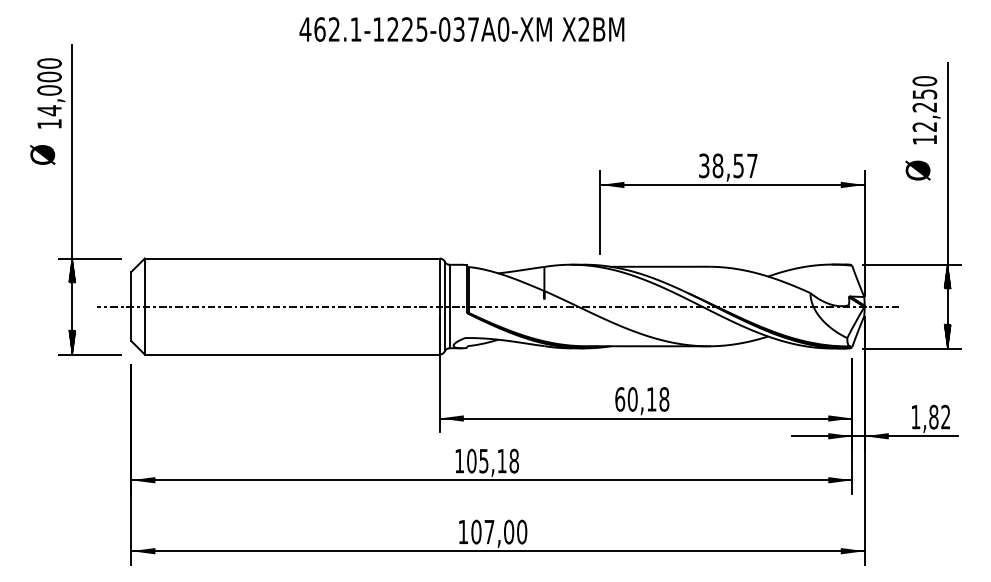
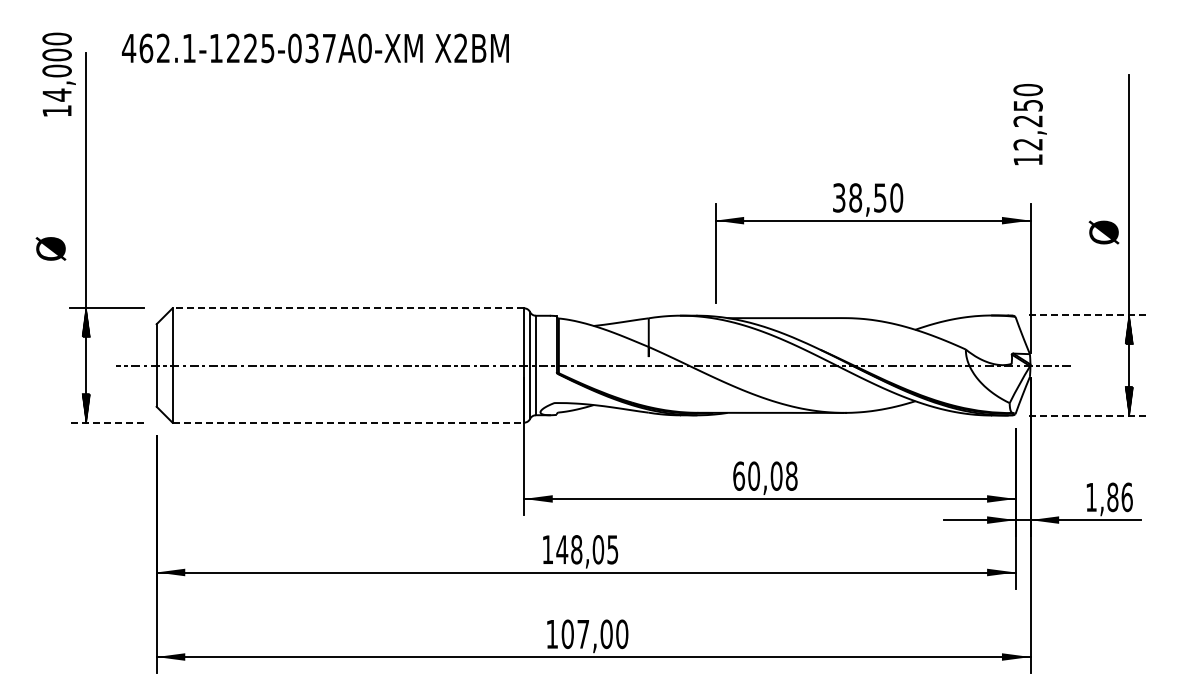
text: (461, 29) -> (315, 48), moved
text: (50, 93) -> (58, 74), moved
text: (926, 110) -> (1029, 124), moved
text: (42, 154) -> (50, 248), moved
text: (752, 165) -> (896, 197), 38,57 -> 38,50
text: (917, 170) -> (1103, 232), moved
line: (292, 258) -> (348, 308), solid -> dashed
line: (912, 264) -> (1087, 315), solid -> dashed
line: (912, 348) -> (1087, 415), solid -> dashed
line: (89, 354) -> (106, 422), solid -> dashed
line: (292, 354) -> (348, 422), solid -> dashed
text: (651, 398) -> (776, 475), 60,18 -> 60,08
text: (945, 417) -> (1126, 497), 1,82 -> 1,86
text: (492, 460) -> (587, 549), 105,18 -> 148,05

